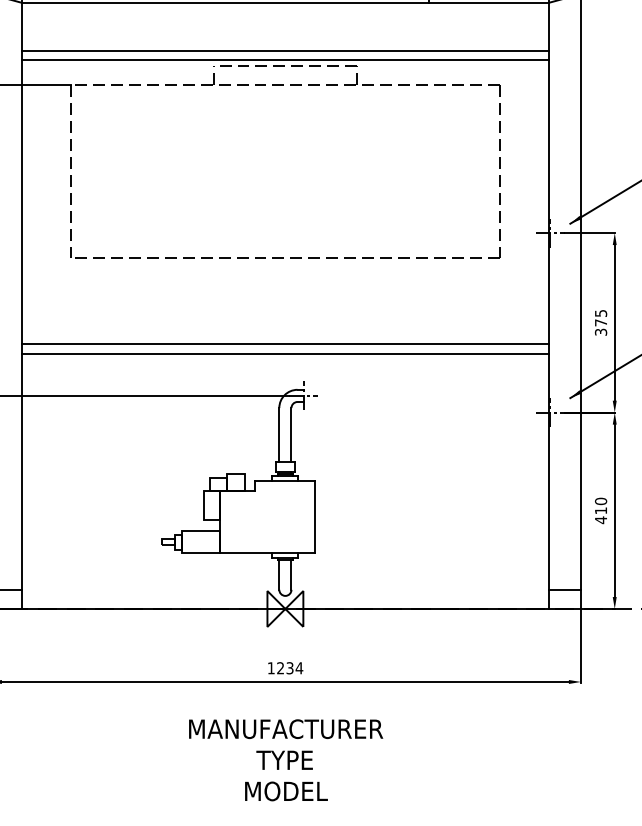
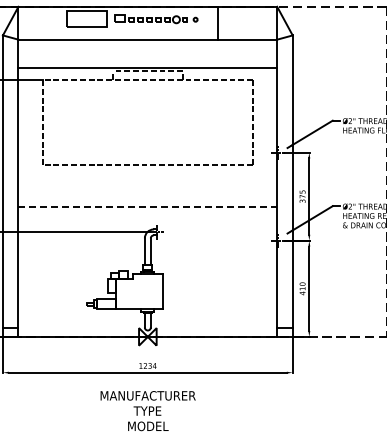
line: (284, 51) -> (147, 63), removed
line: (286, 343) -> (148, 206), solid -> dashed
line: (284, 353) -> (147, 211), removed

